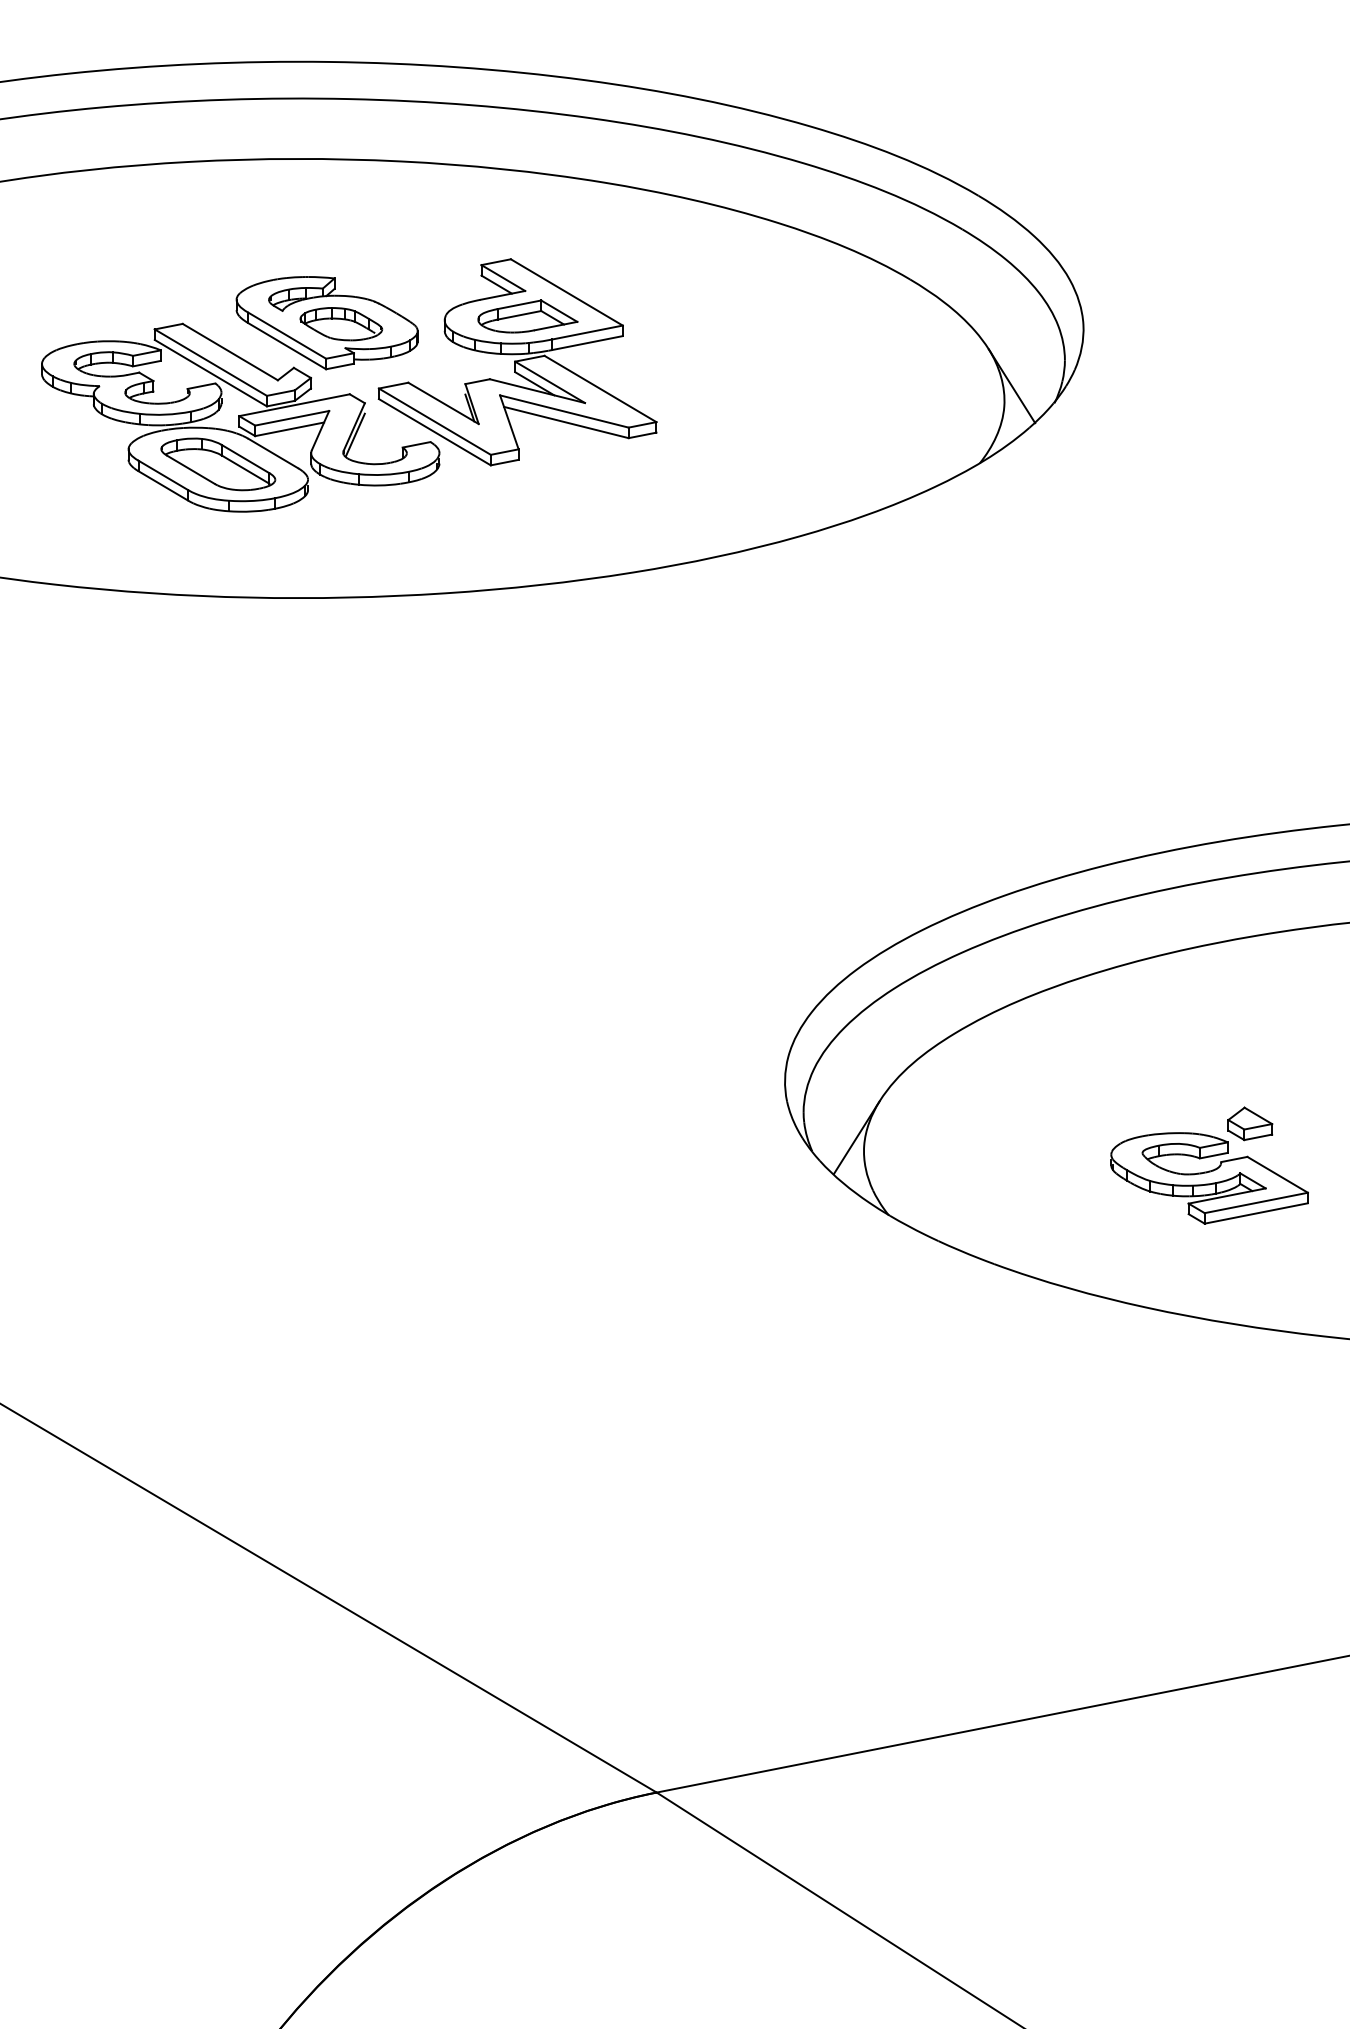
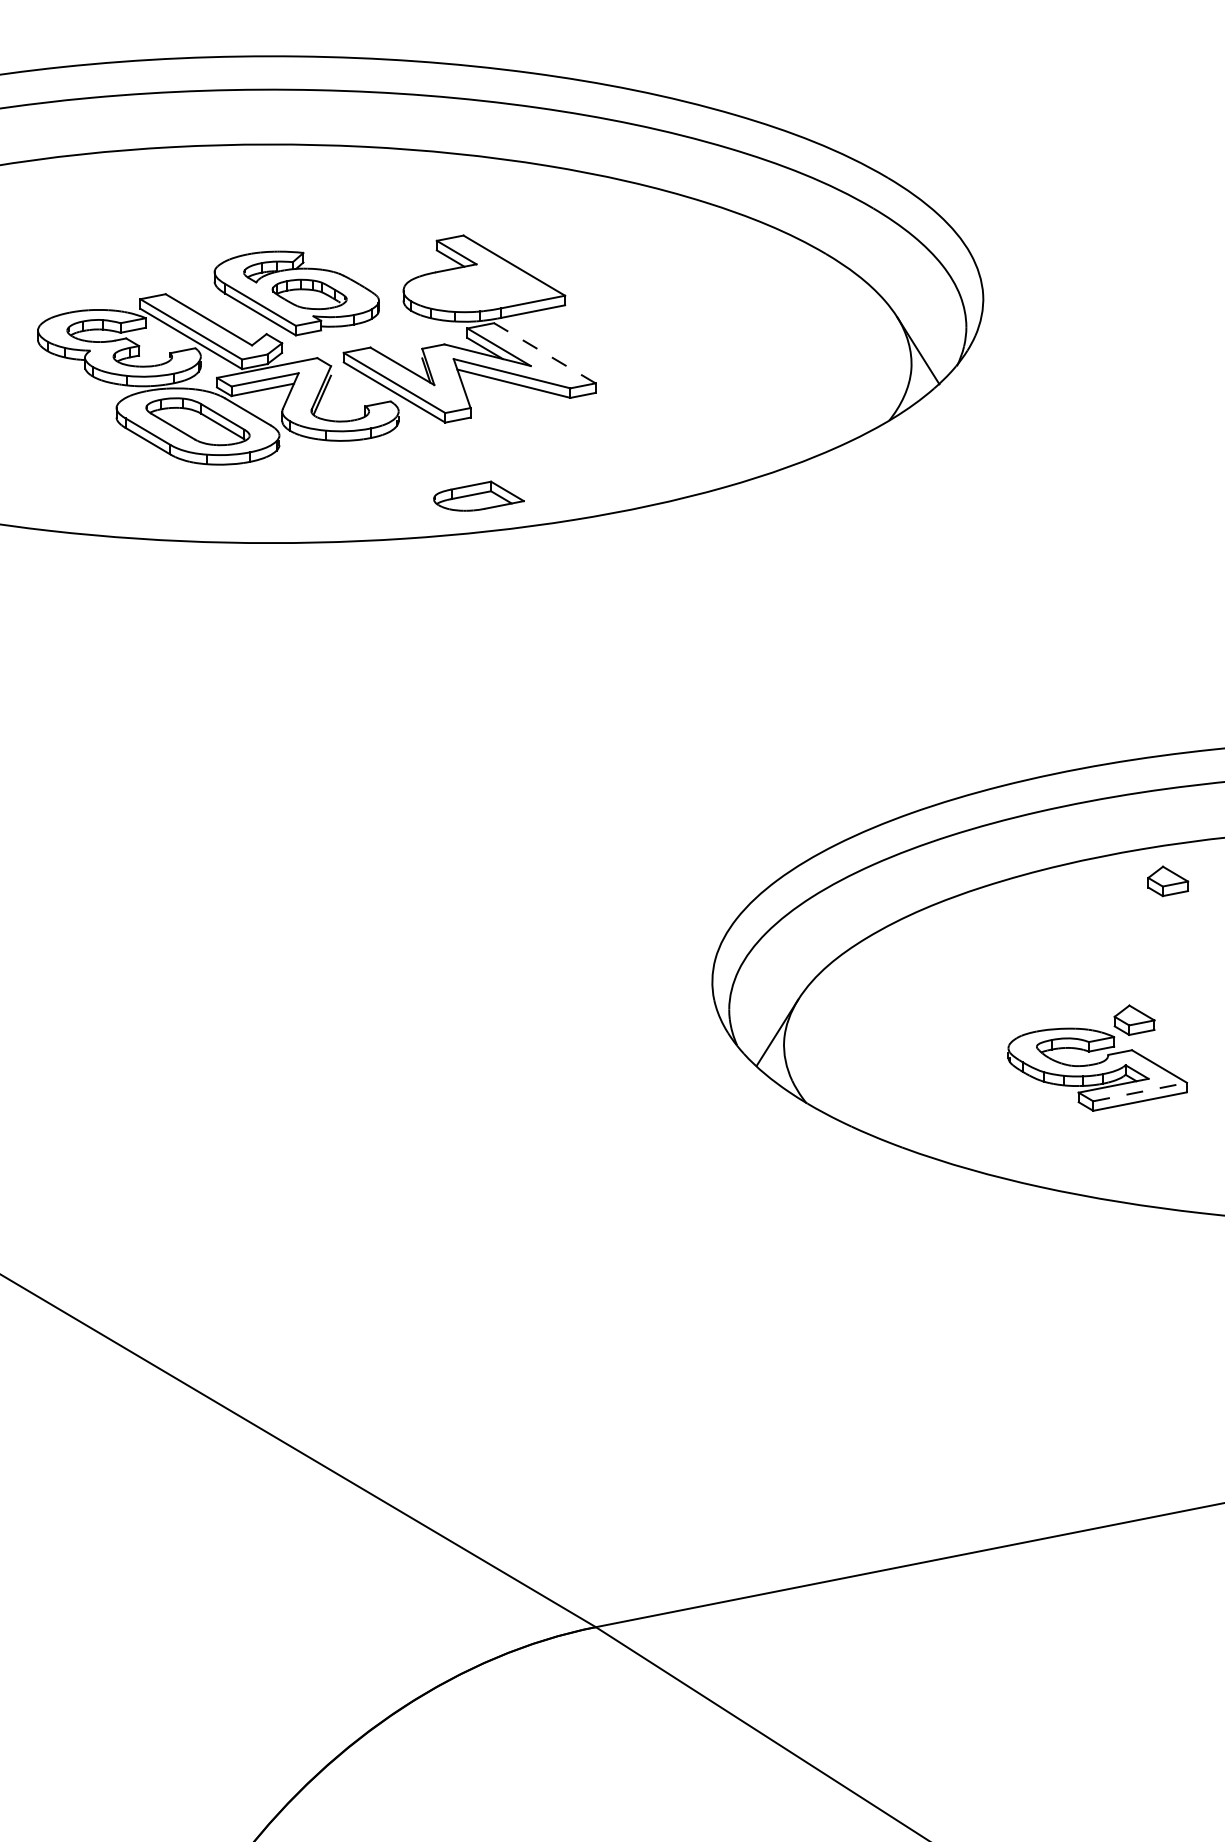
part: (527, 316) -> (478, 496), moved
line: (600, 388) -> (544, 352), solid -> dashed
part: (1287, 970) -> (1168, 881), added
line: (1256, 1202) -> (1140, 1091), solid -> dashed

